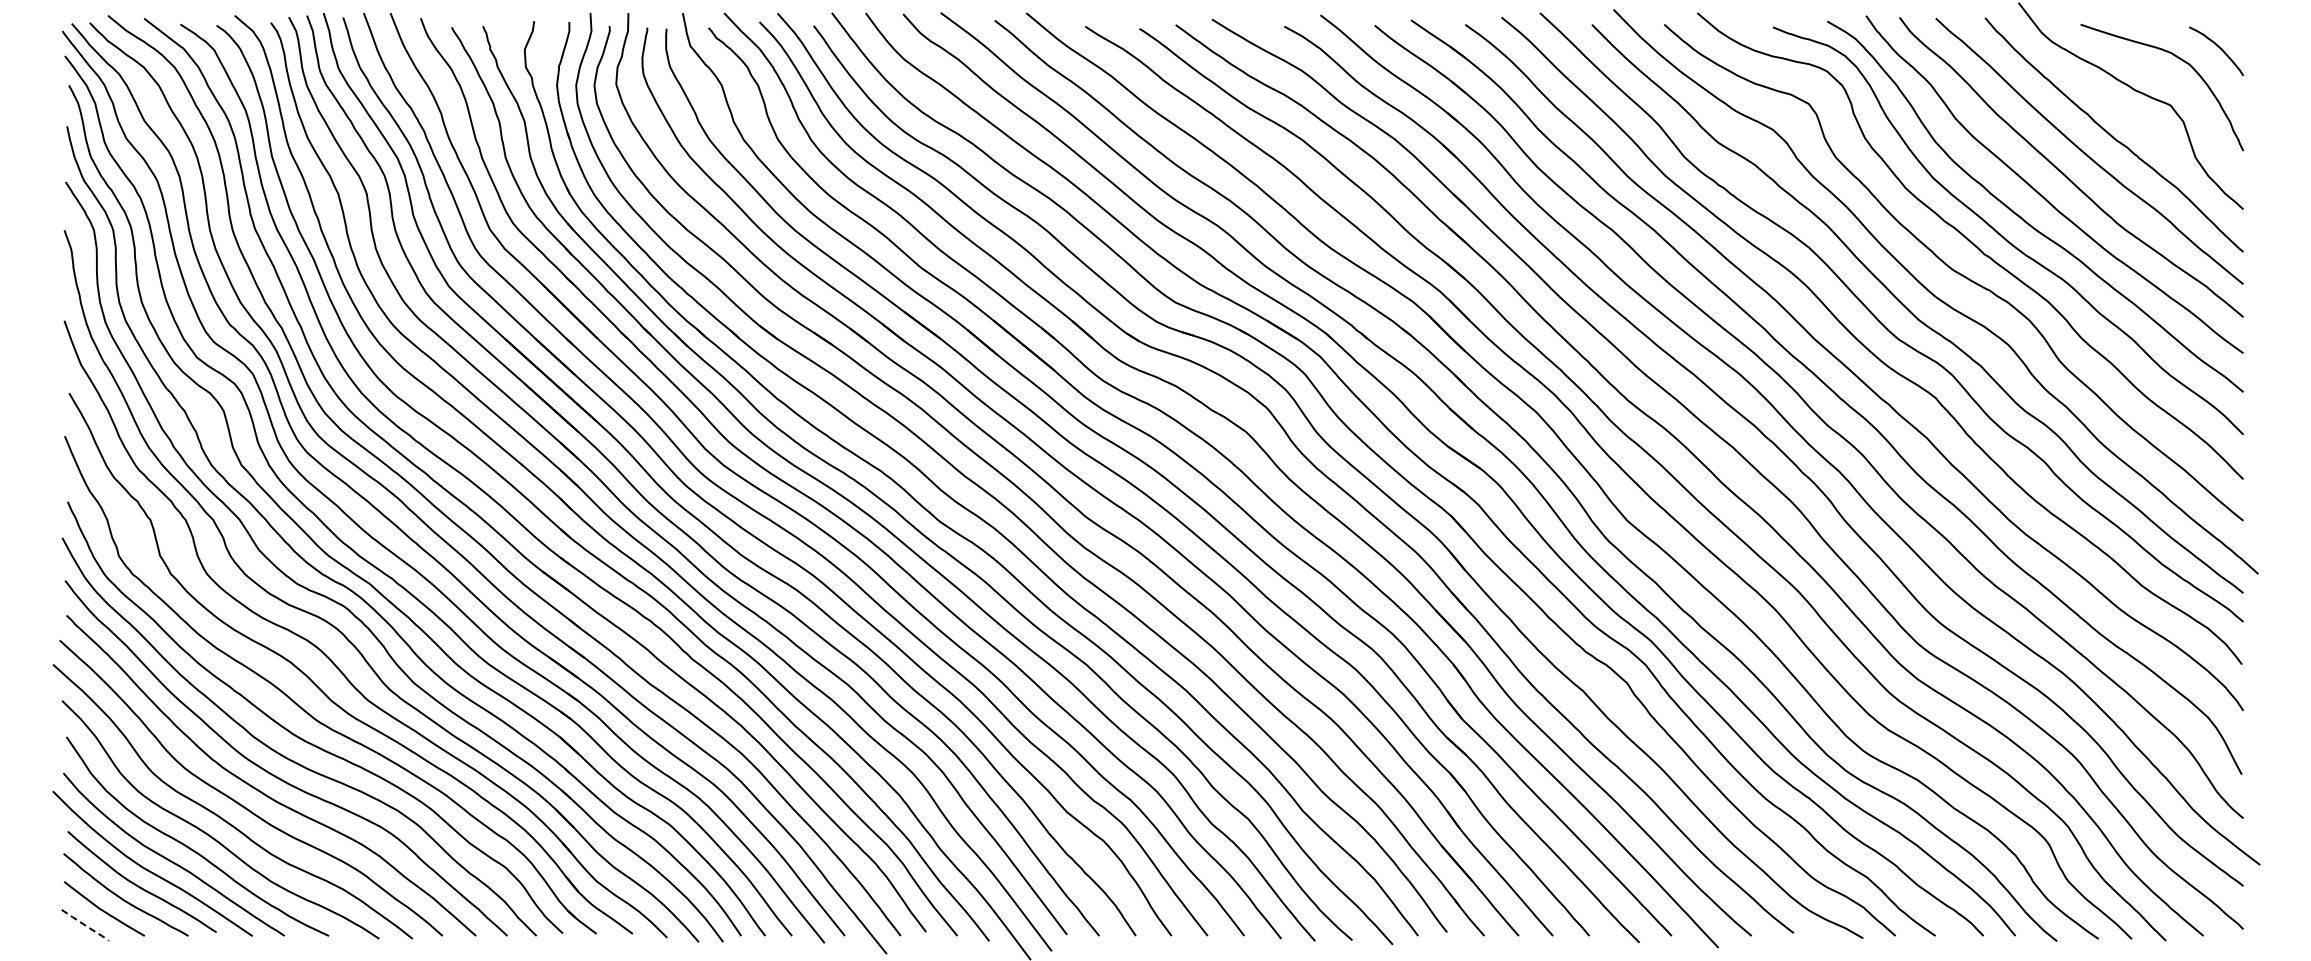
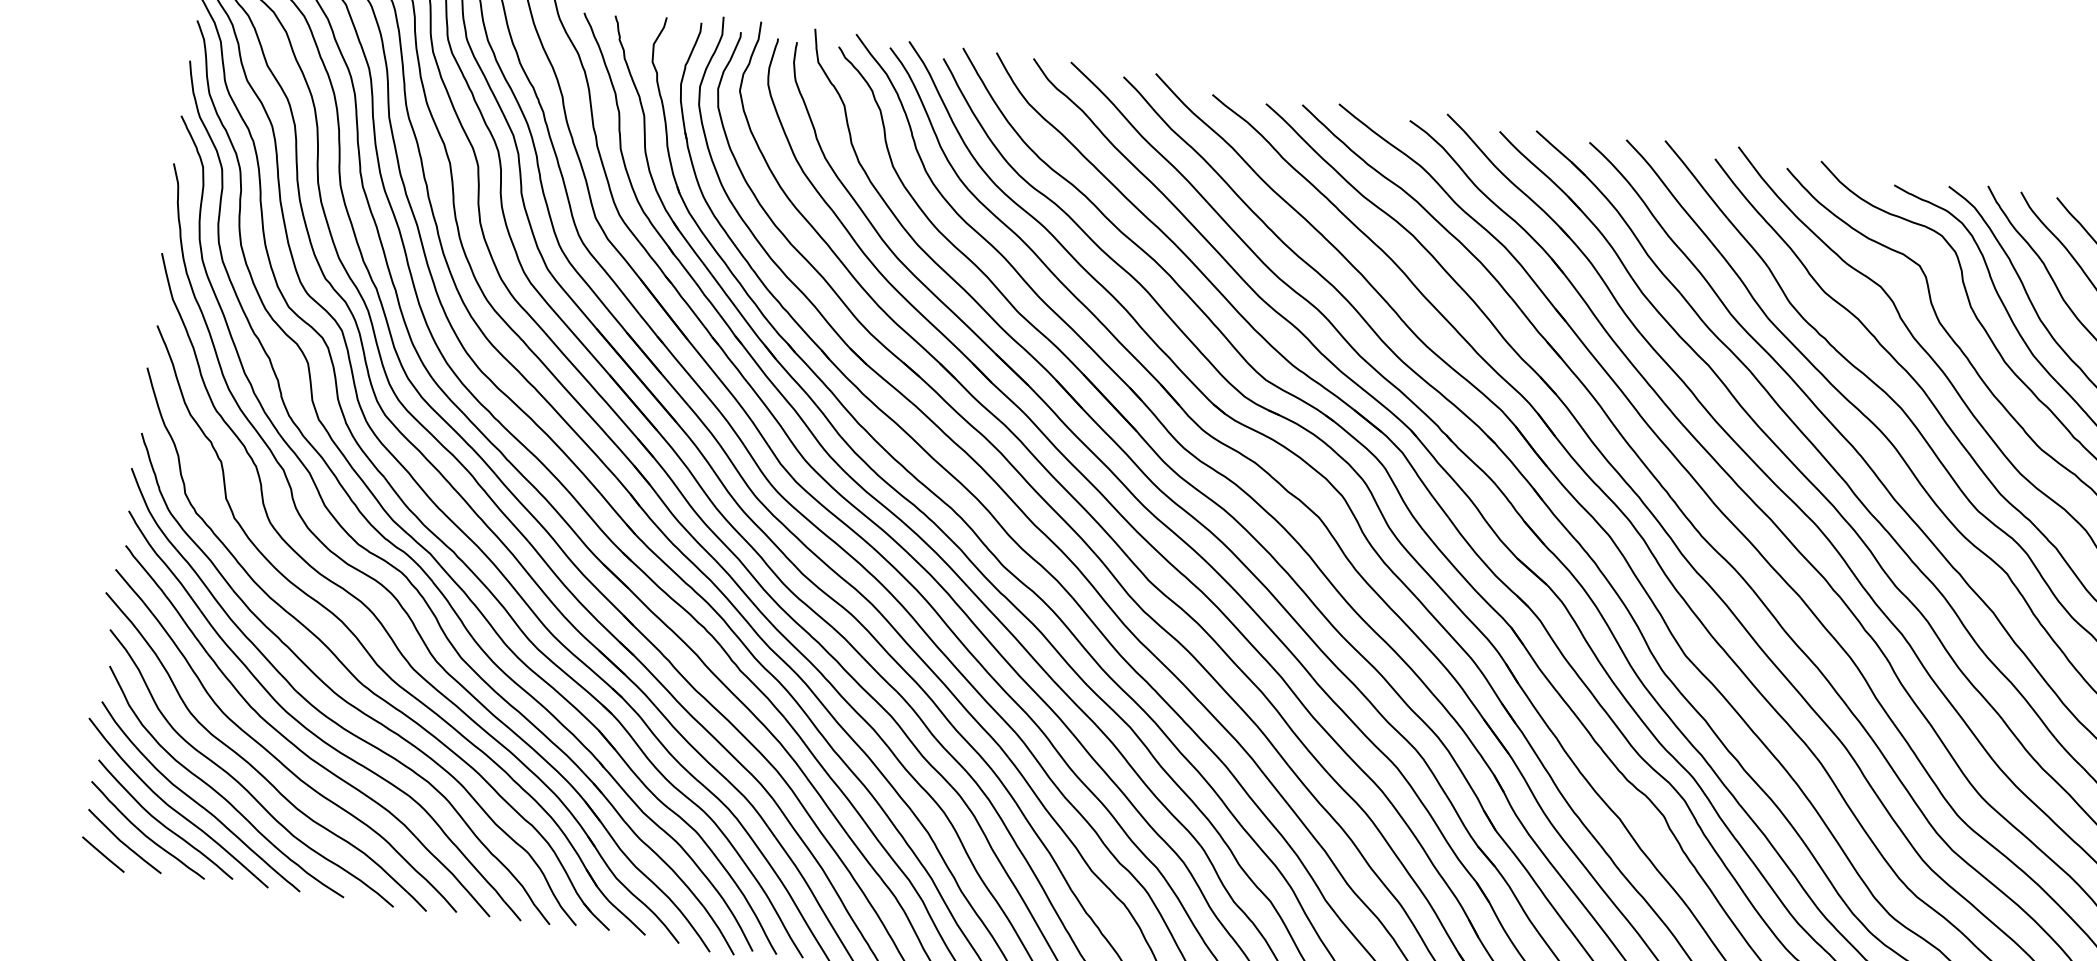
line: (84, 925) -> (102, 855), dashed -> solid

